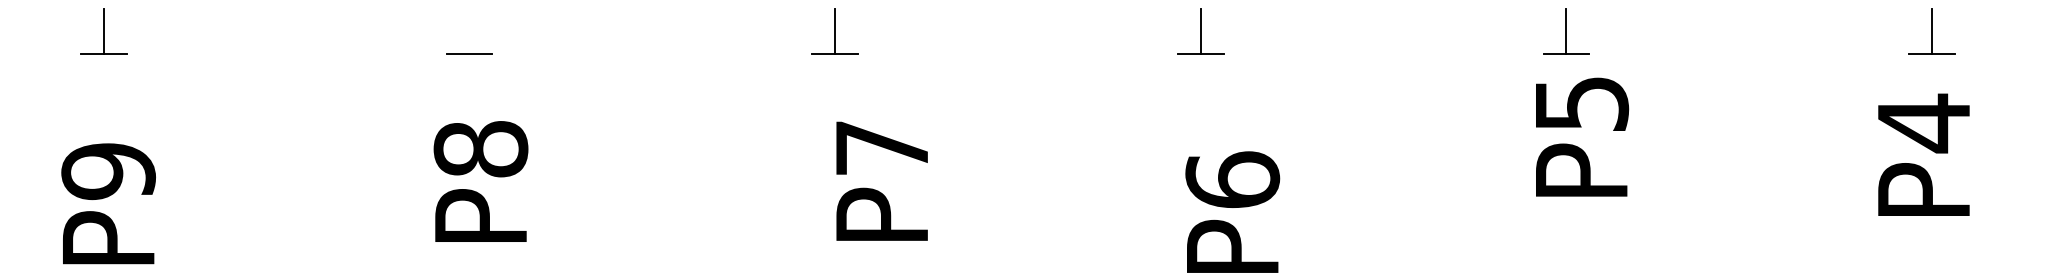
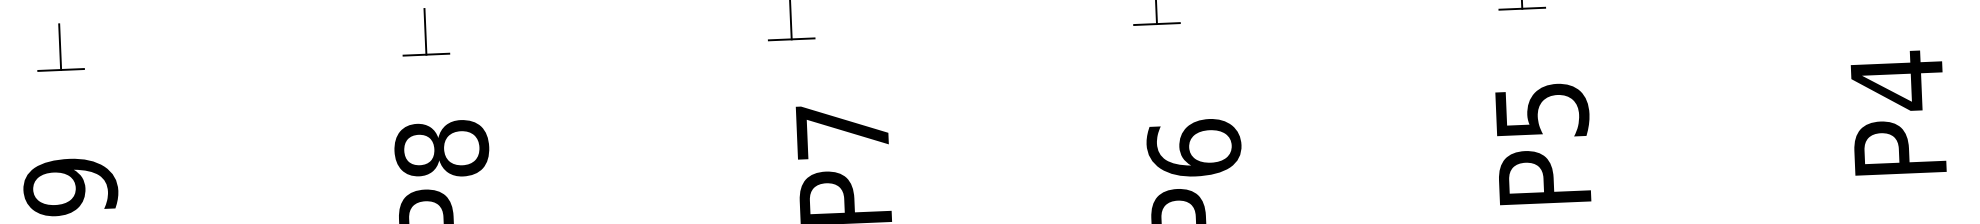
line: (469, 31) -> (425, 31), added
text: (1582, 136) -> (1544, 143), moved
text: (1923, 154) -> (1898, 112), moved

